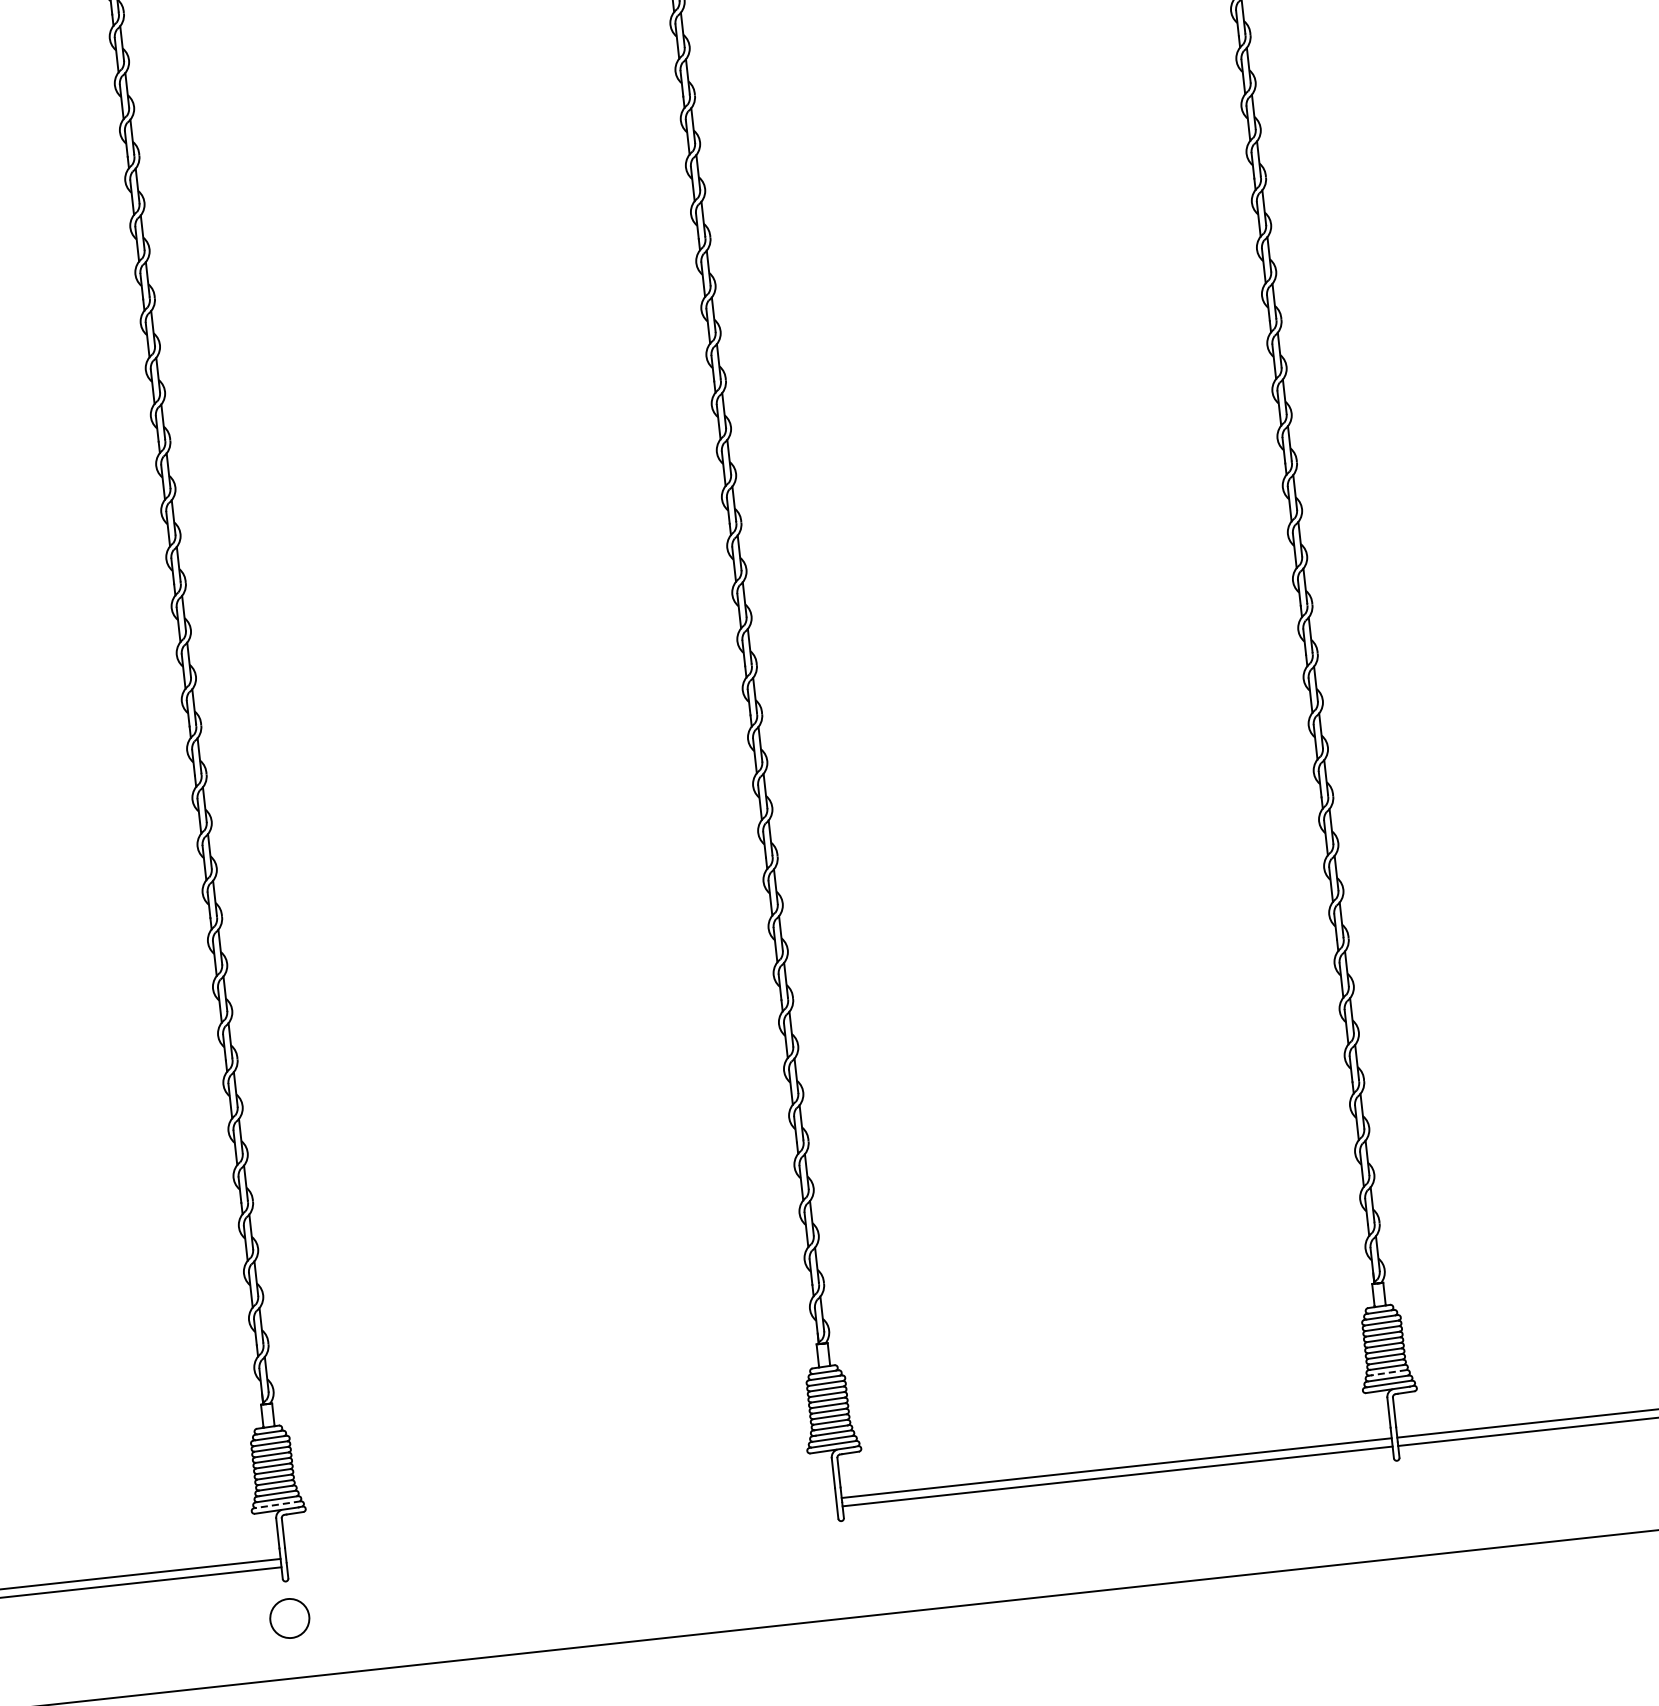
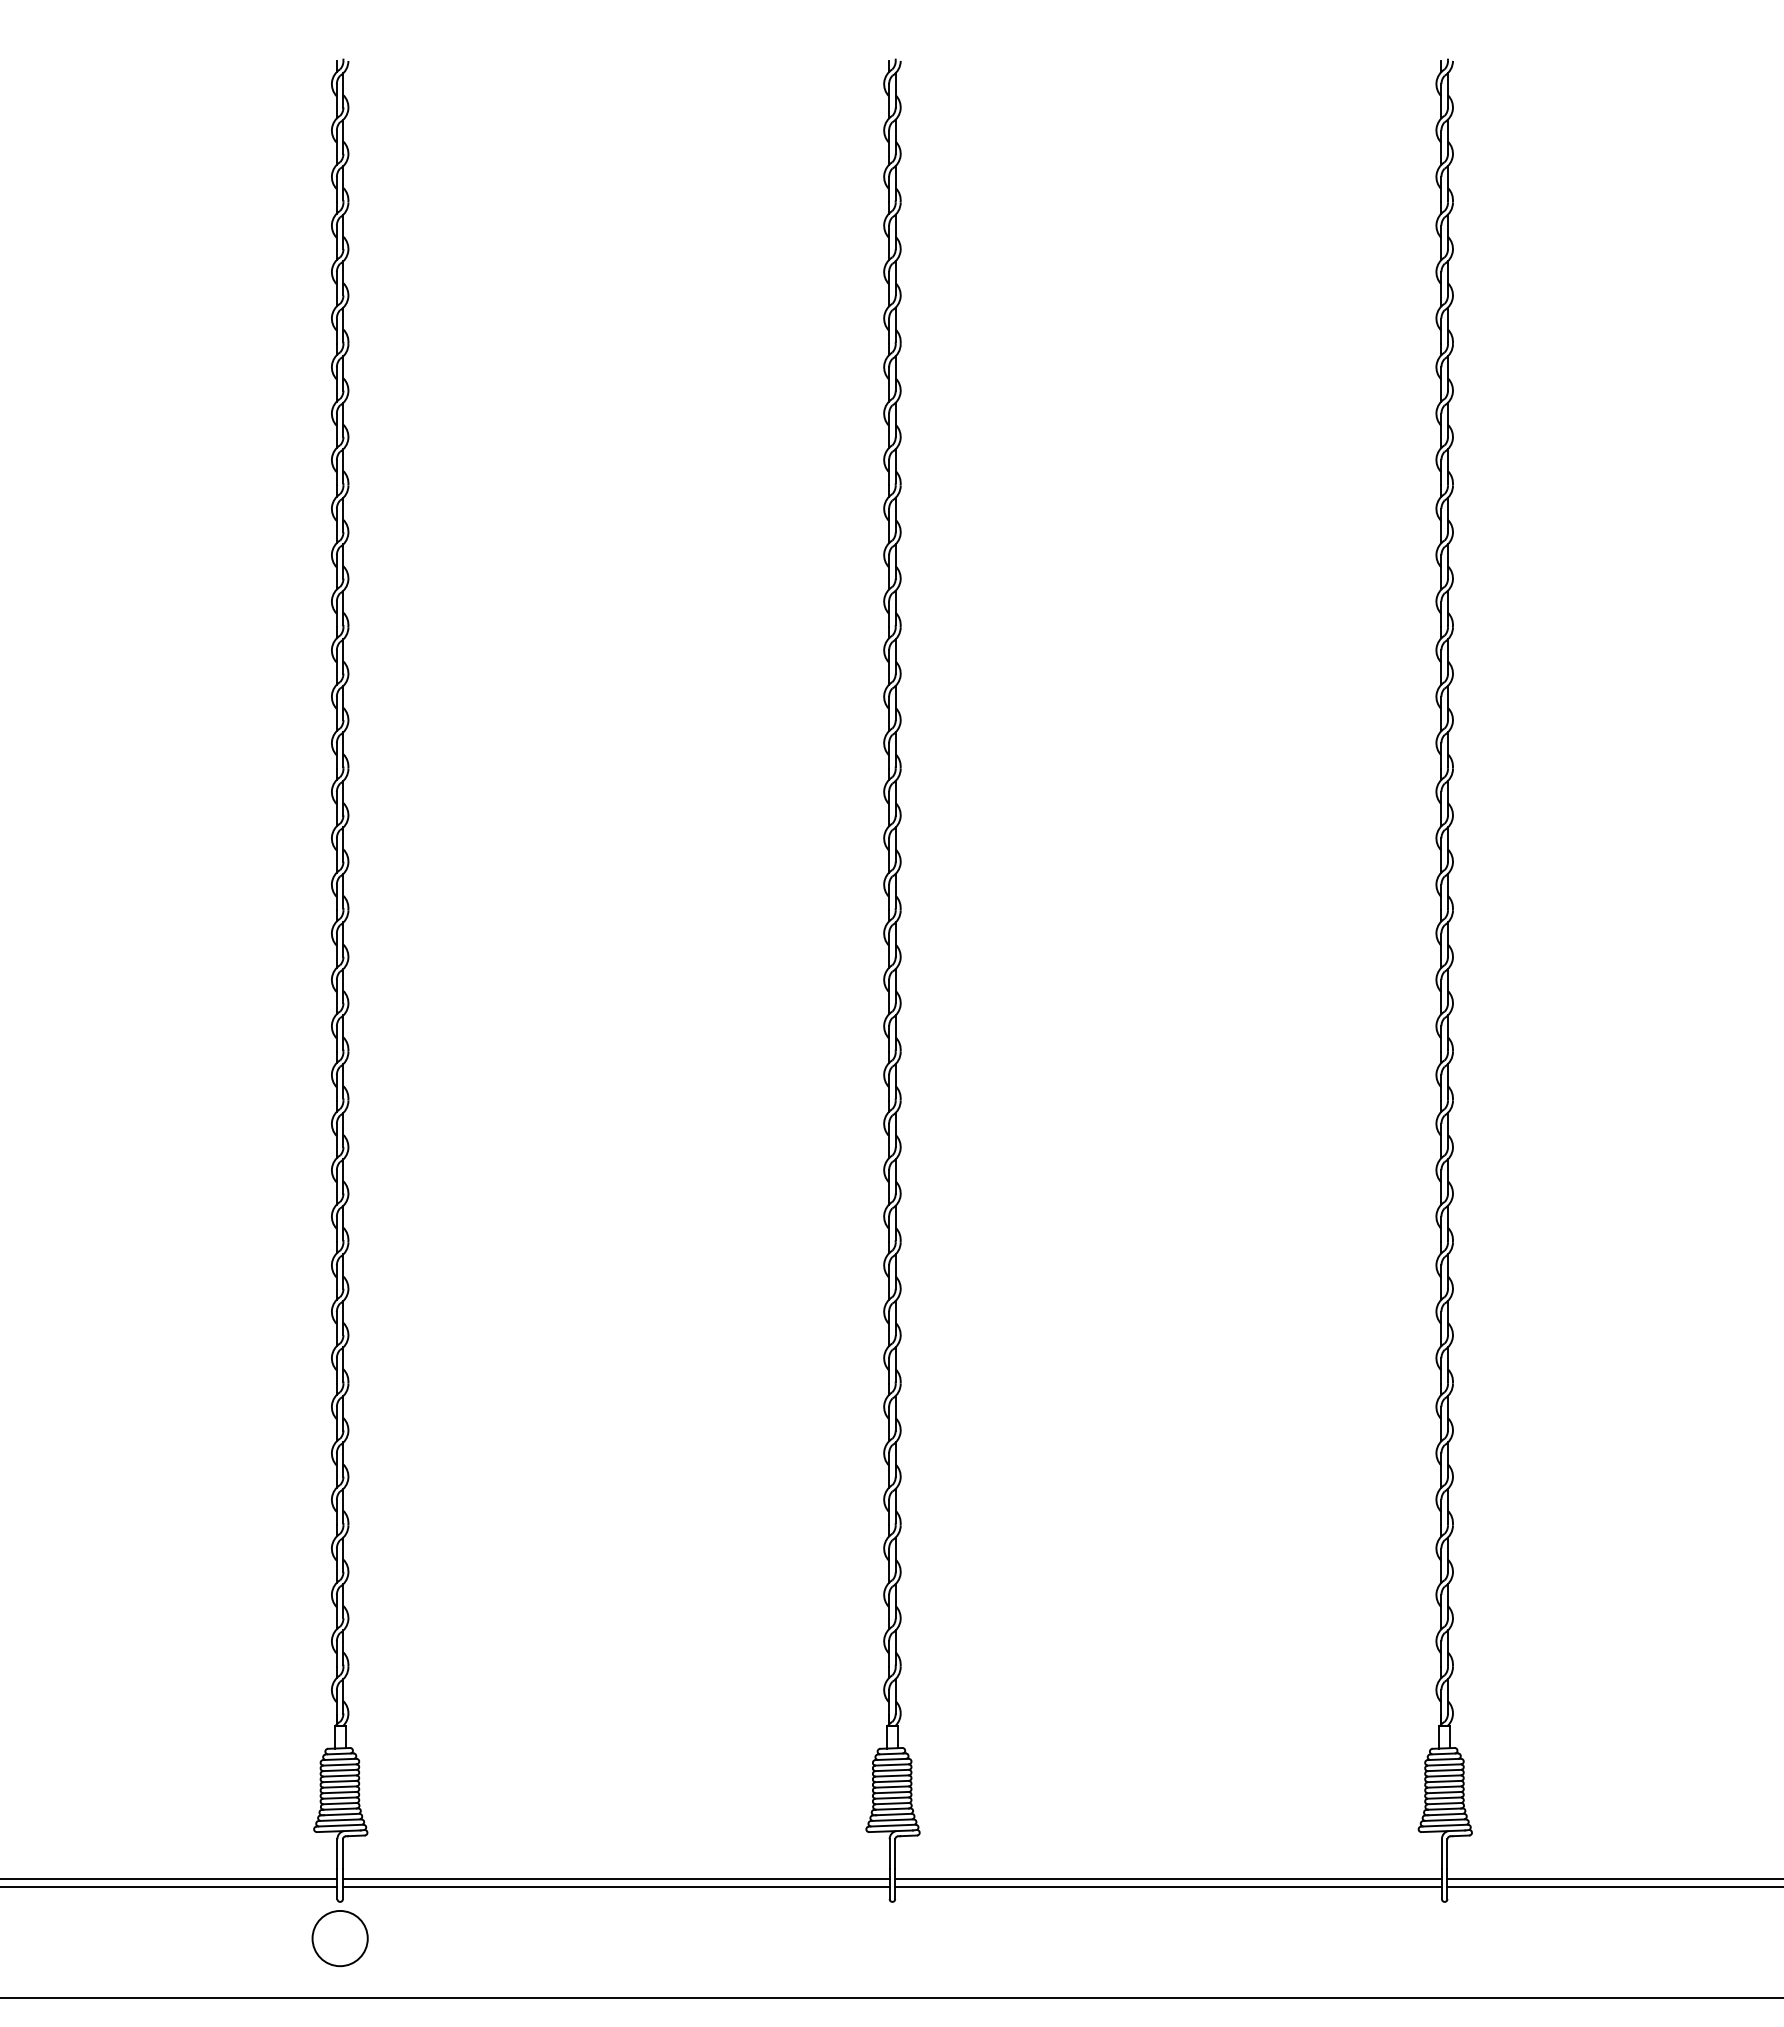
line: (1388, 1372) -> (1445, 1814), dashed -> solid
line: (276, 1504) -> (339, 1825), dashed -> solid
line: (560, 1528) -> (615, 1879), added
line: (561, 1536) -> (615, 1887), added
circle: (289, 1618) -> (339, 1938), size x1.43

